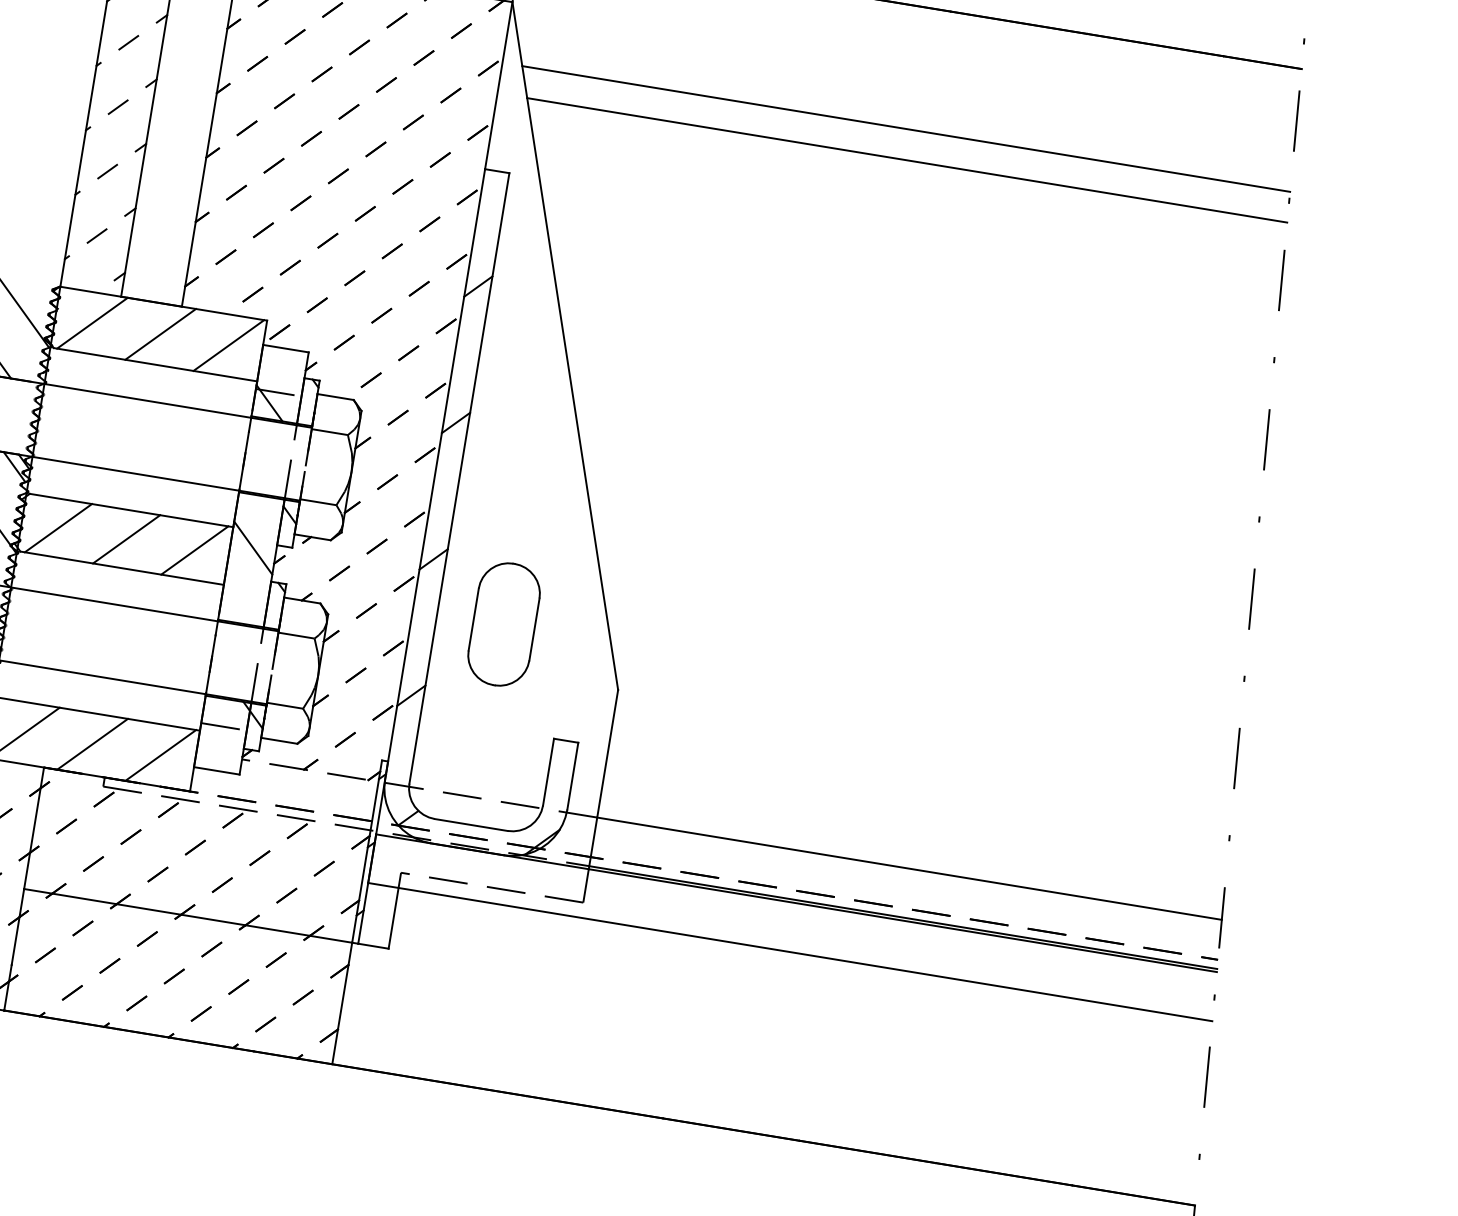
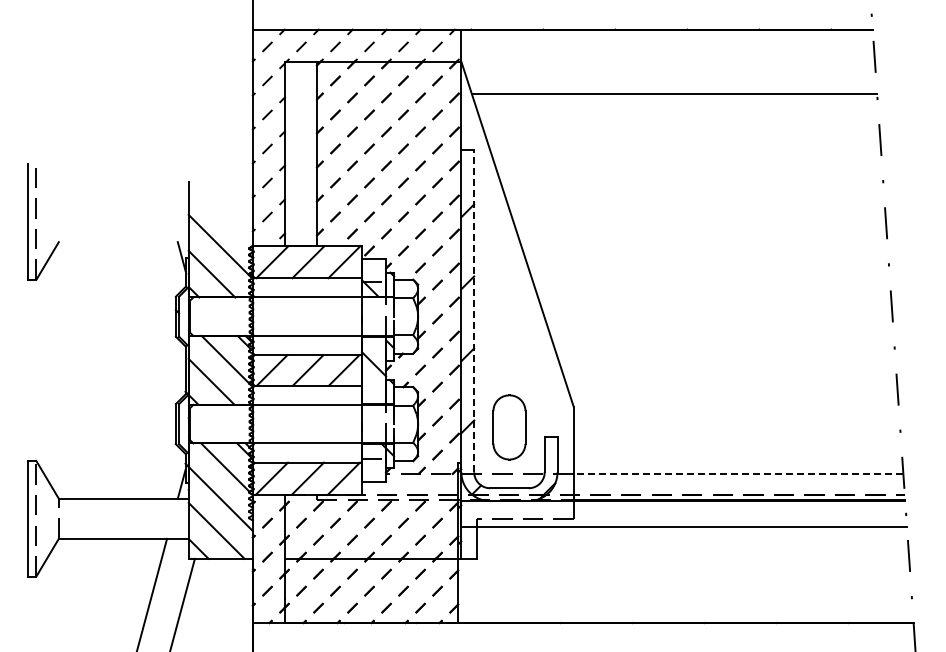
line: (907, 159) -> (677, 109), removed
line: (460, 477) -> (474, 310), solid -> dashed
part: (504, 624) -> (509, 427), moved
line: (909, 868) -> (738, 473), solid -> dashed

